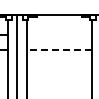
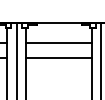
line: (58, 34) -> (58, 42), added
line: (59, 50) -> (59, 58), dashed -> solid

